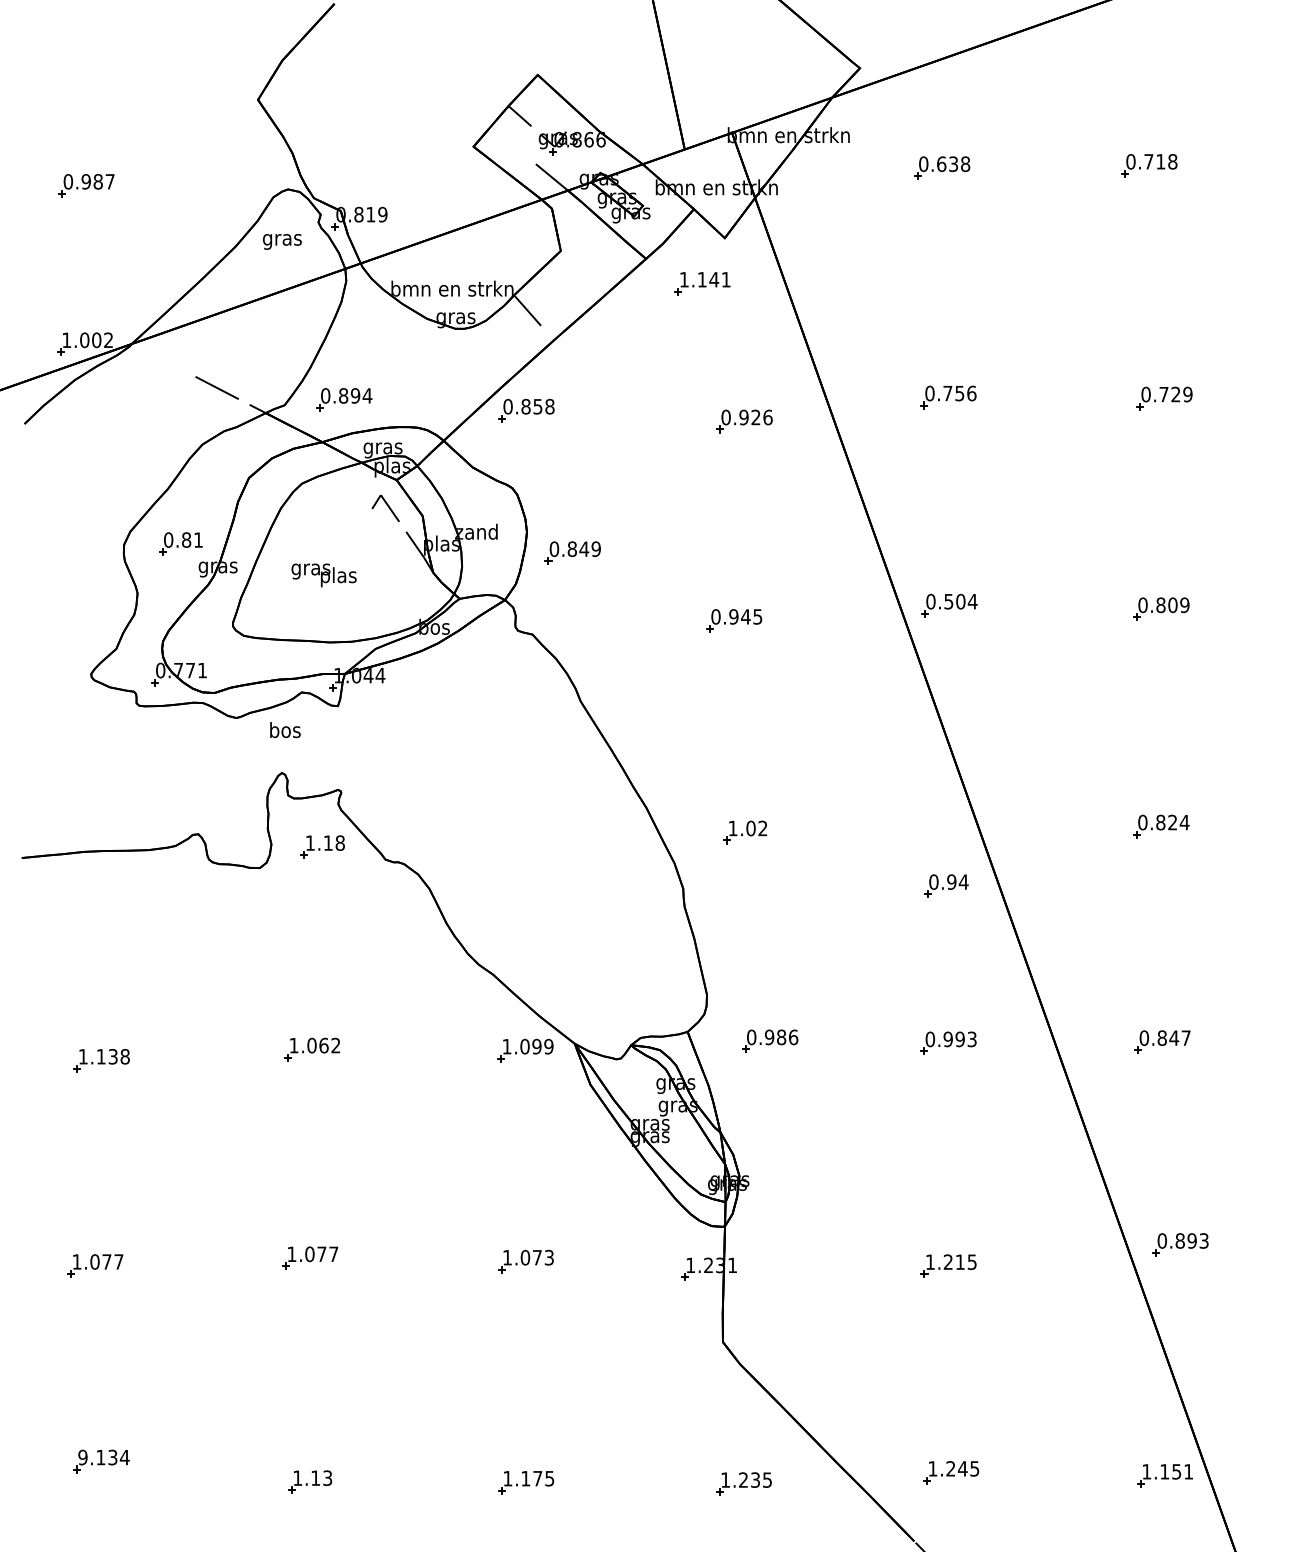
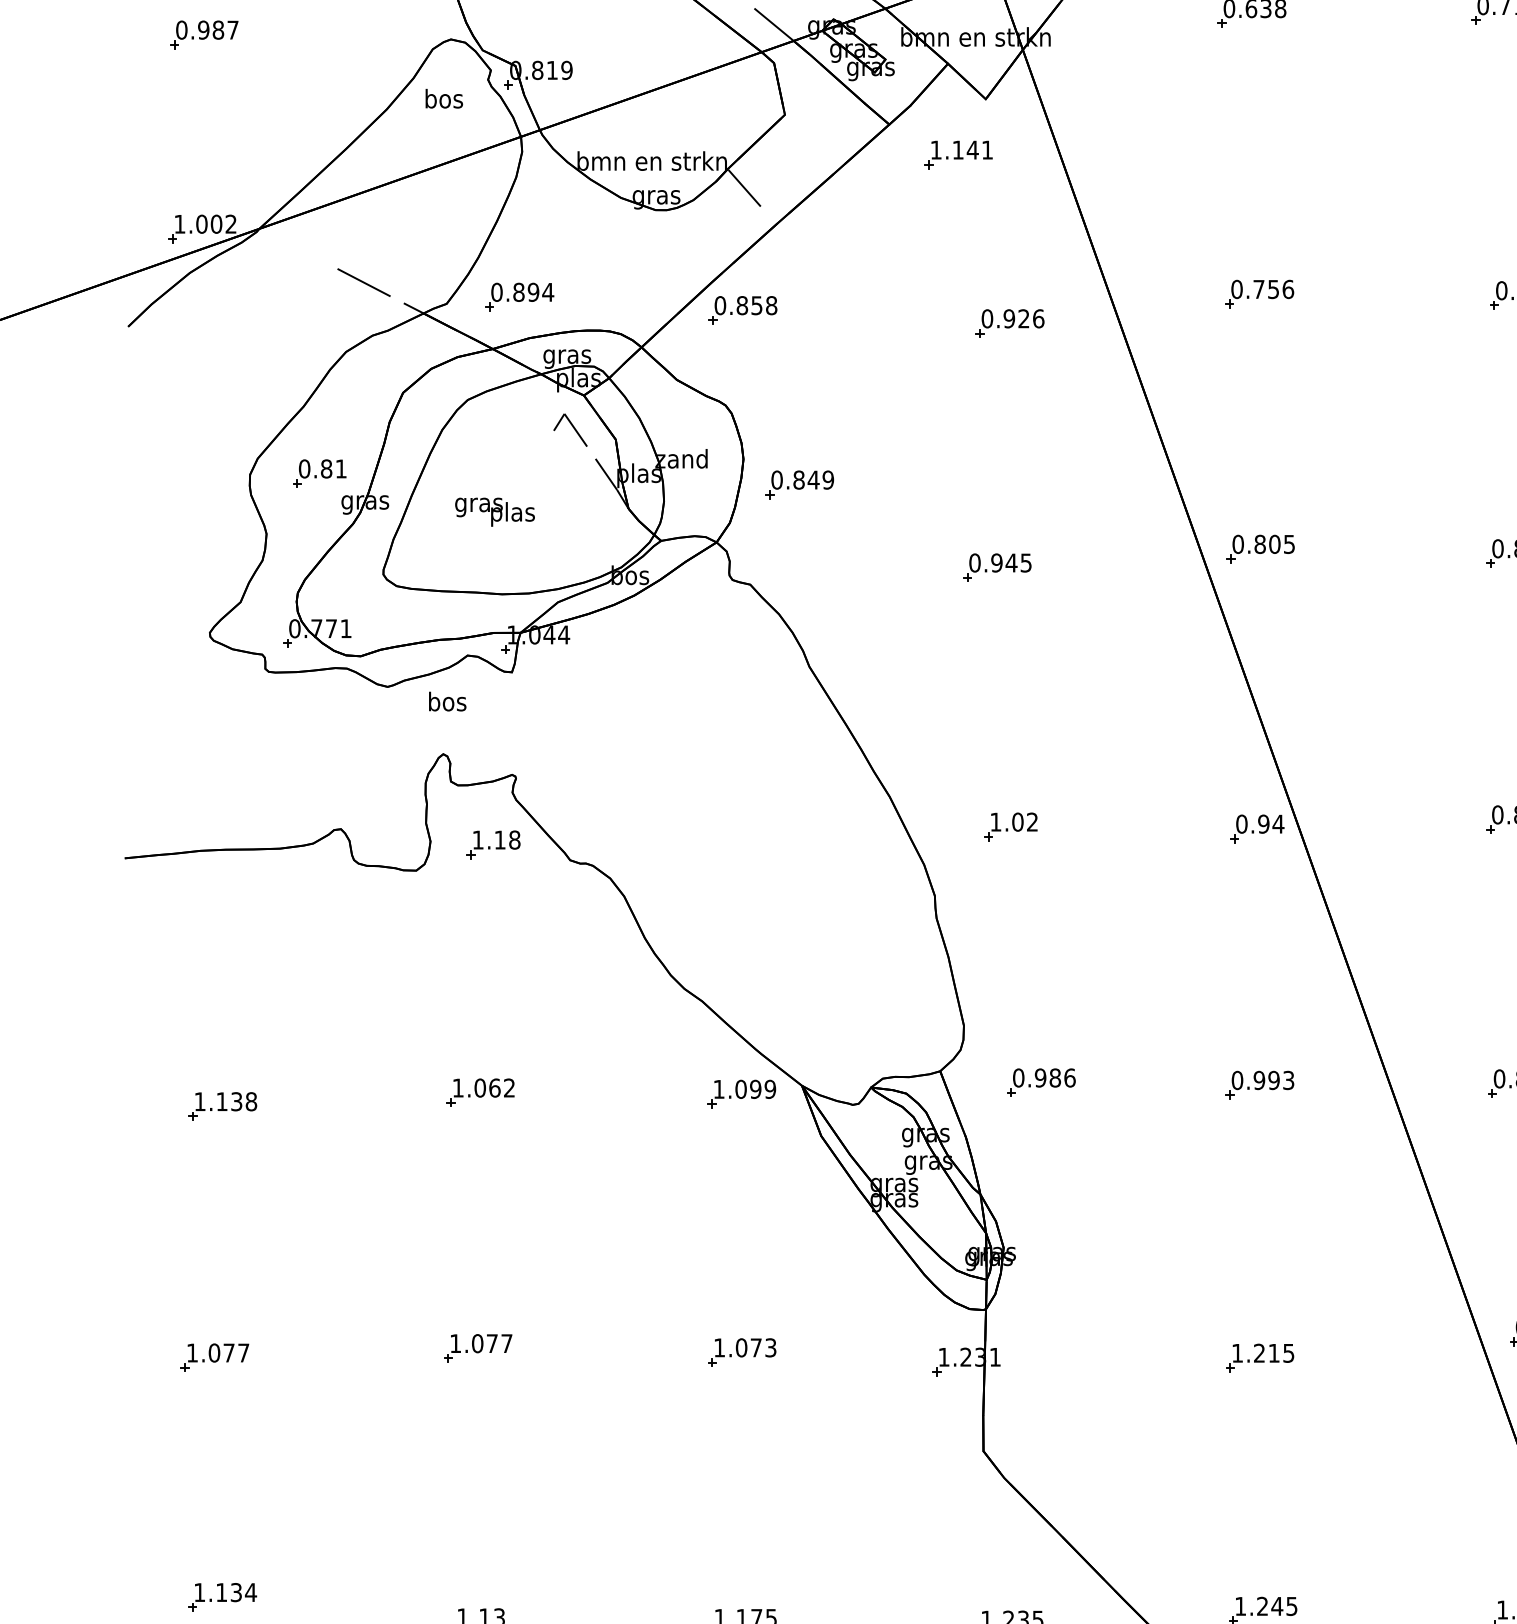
text: (282, 239) -> (444, 100), gras -> bos
text: (960, 601) -> (1274, 544), 0.504 -> 0.805
part: (946, 885) -> (1257, 828), moved
text: (82, 1457) -> (199, 1592), 9.134 -> 1.134

